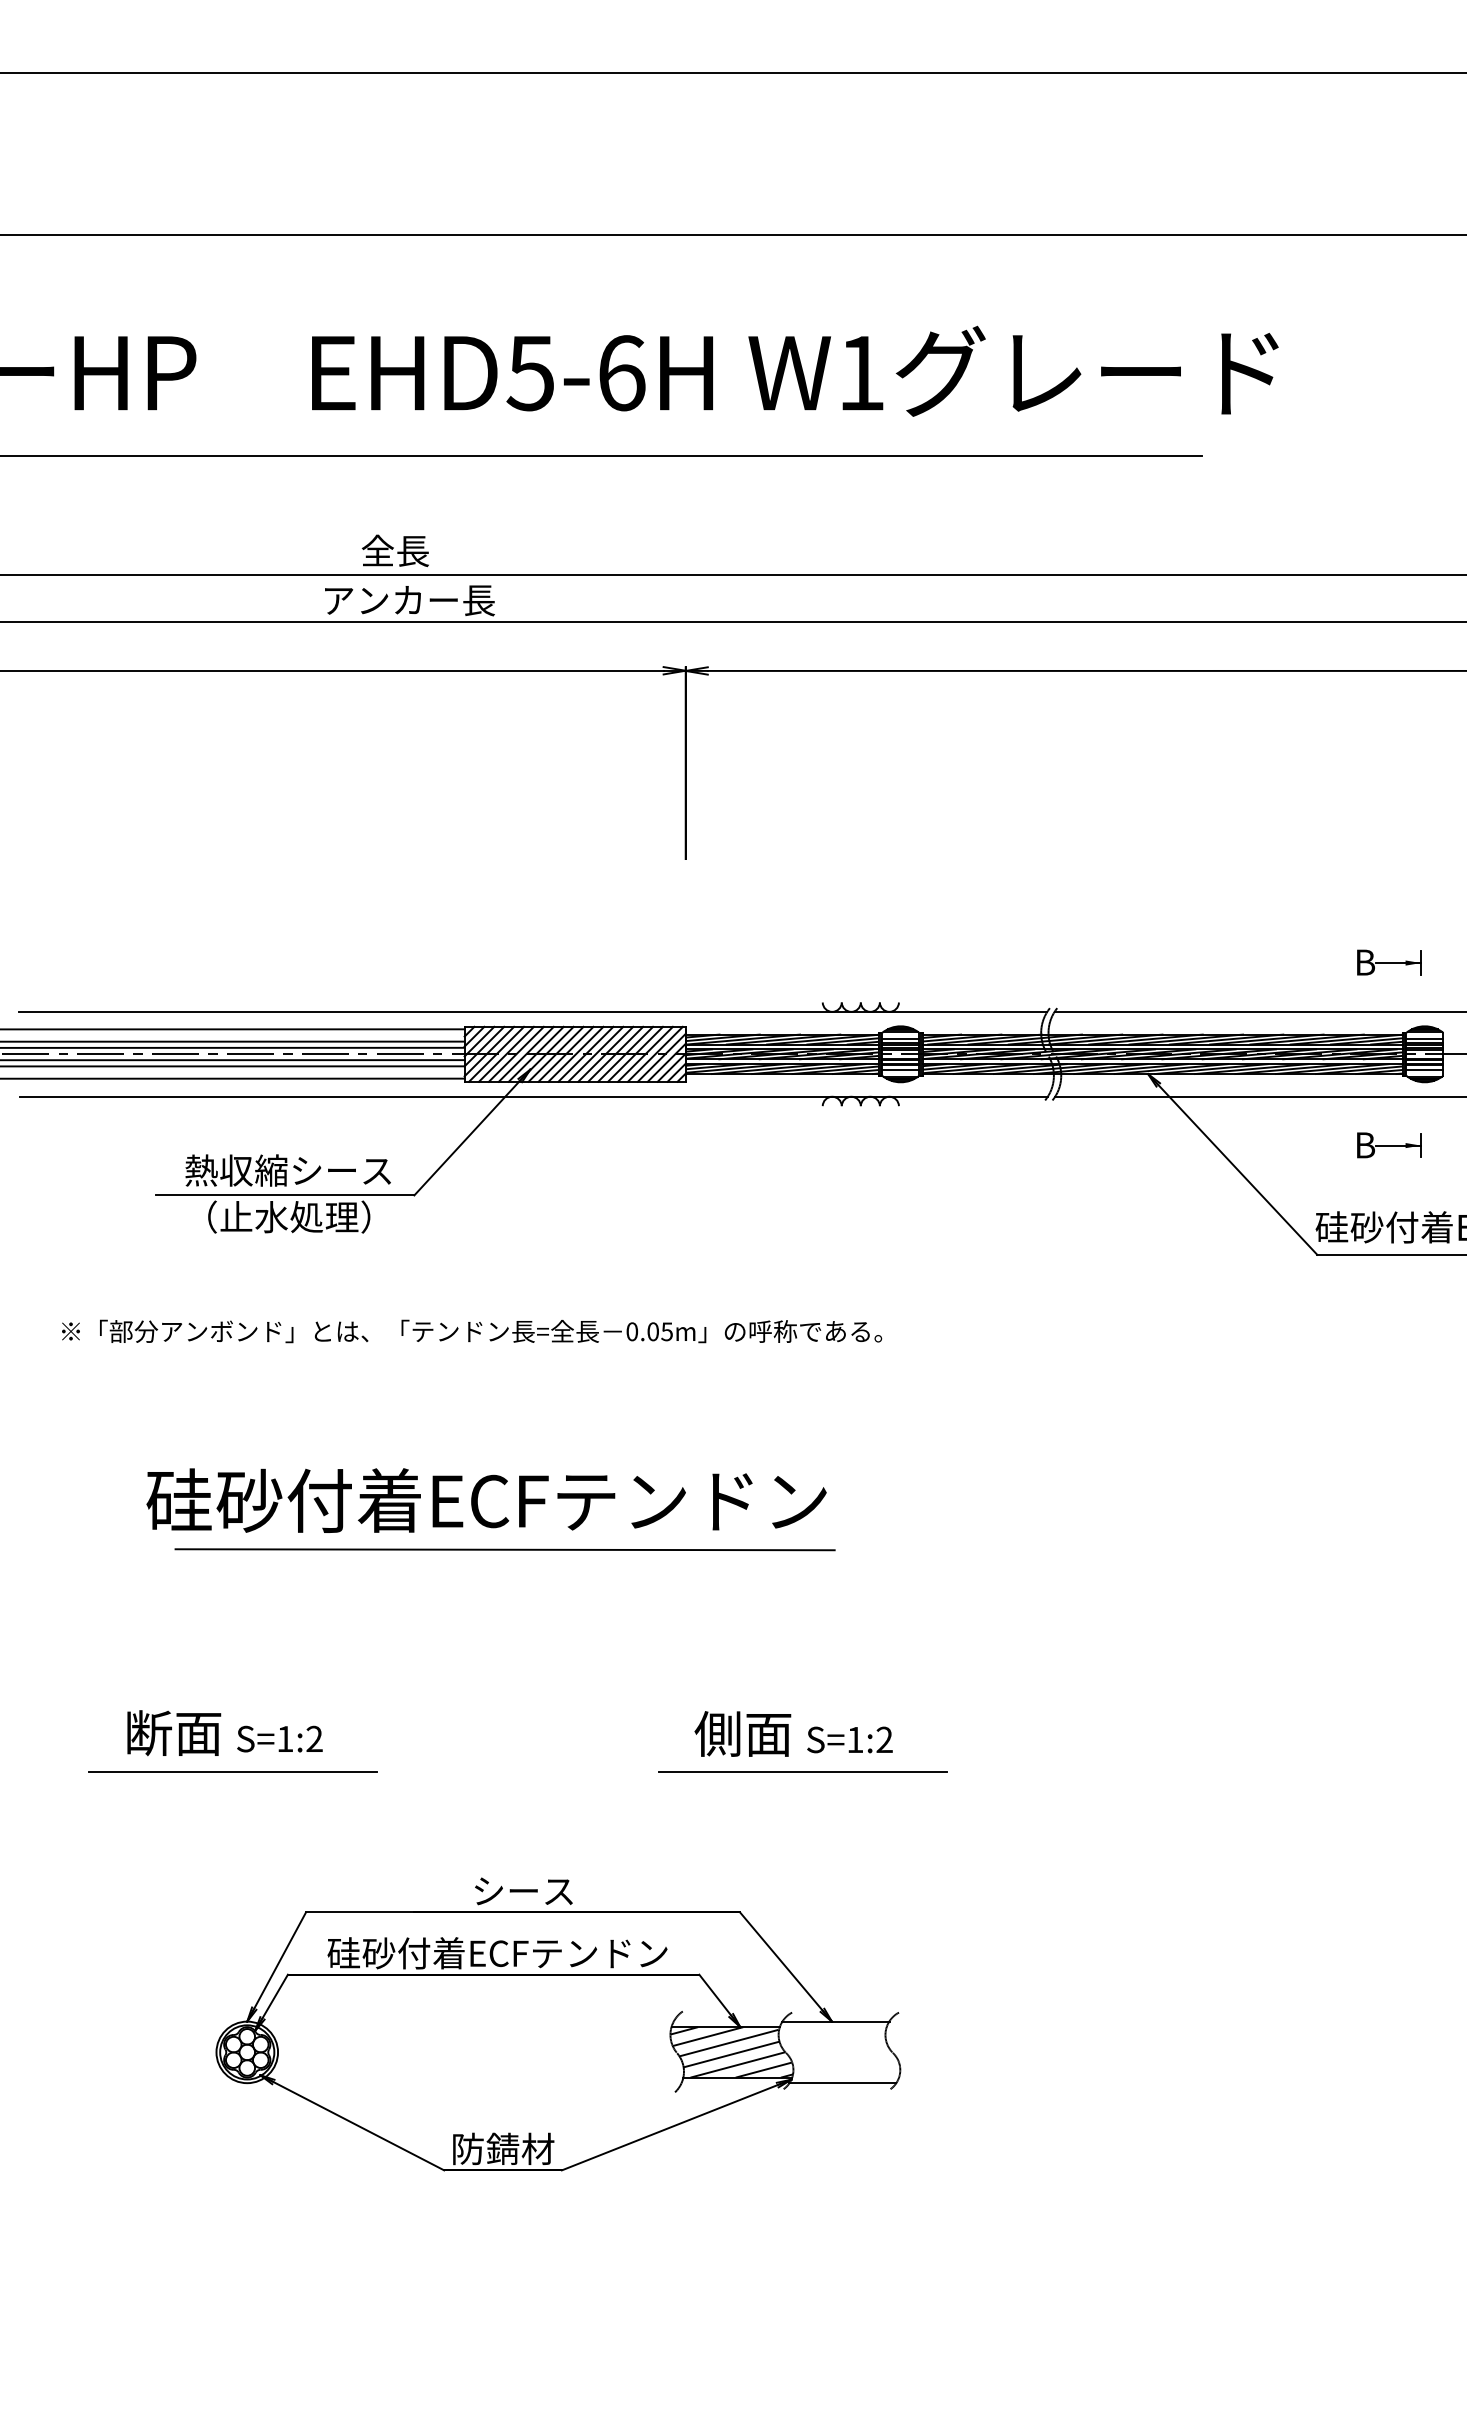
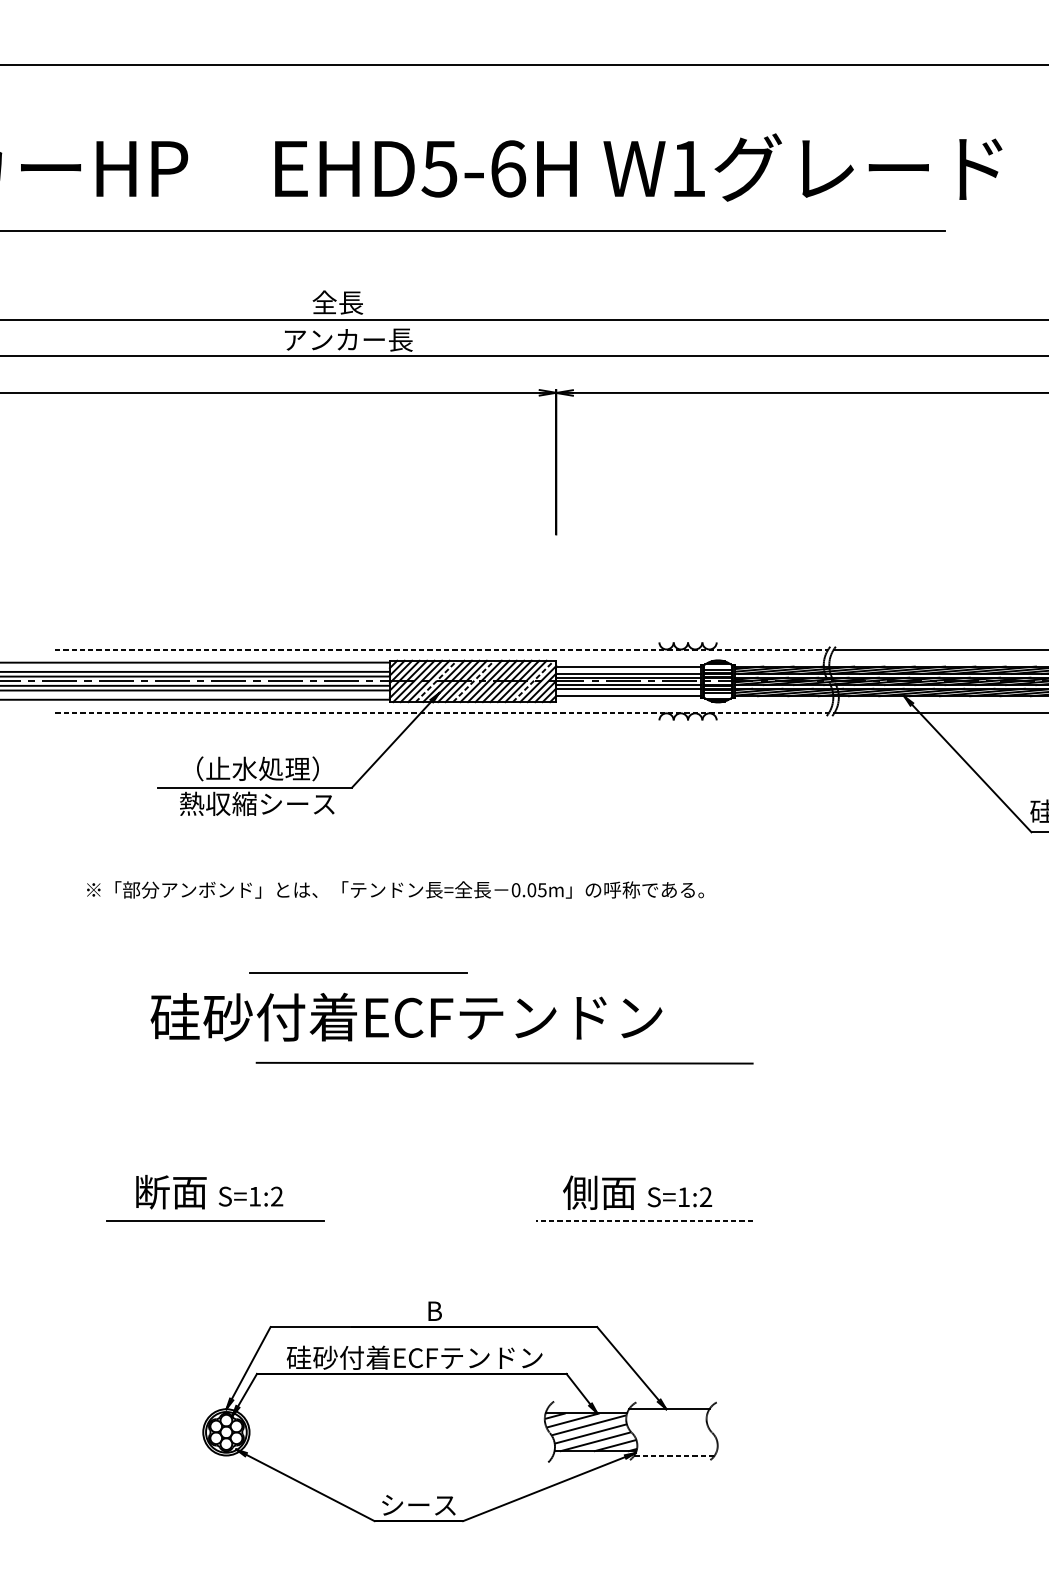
line: (533, 1011) -> (441, 649), solid -> dashed
hatch: (781, 1039) -> (628, 670), removed
line: (526, 1054) -> (436, 681), solid -> dashed
line: (575, 1054) -> (473, 681), solid -> dashed
line: (655, 1054) -> (533, 681), solid -> dashed
hatch: (781, 1054) -> (628, 681), removed
hatch: (781, 1069) -> (628, 692), removed
line: (533, 1096) -> (441, 713), solid -> dashed
text: (287, 1170) -> (256, 768), 熱収縮シース -> （止水処理）
text: (287, 1216) -> (256, 803), （止水処理） -> 熱収縮シース
line: (422, 1441) -> (358, 972), added
line: (504, 1549) -> (504, 1063), moved
line: (802, 1771) -> (644, 1221), solid -> dashed
text: (523, 1891) -> (434, 1311), シース -> B
line: (842, 2083) -> (674, 1455), solid -> dashed
text: (503, 2148) -> (419, 1504), 防錆材 -> シース

